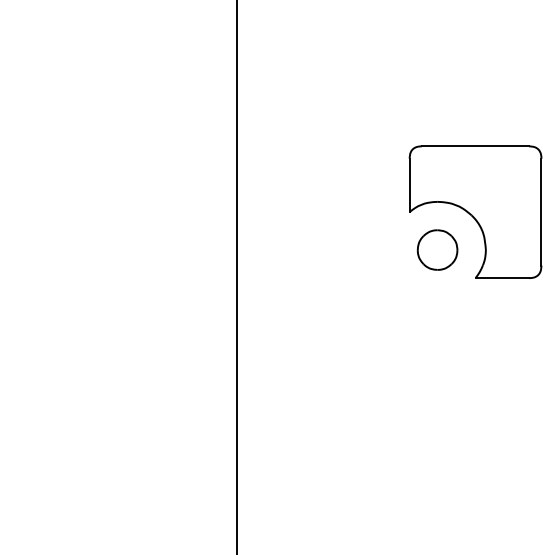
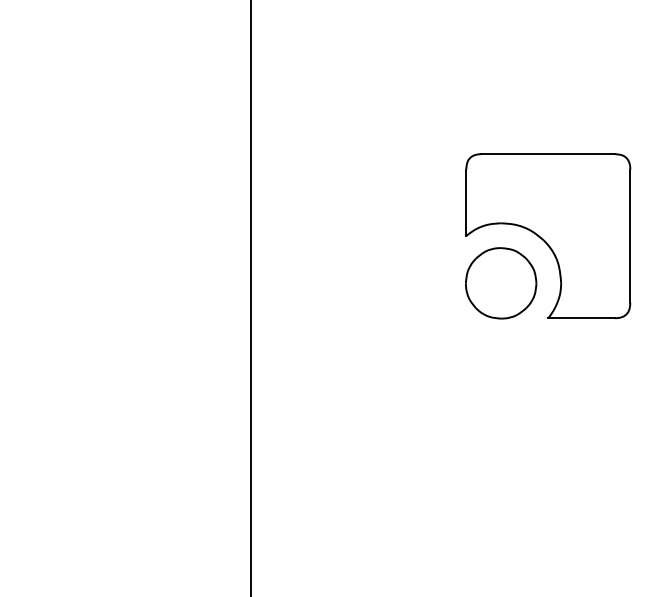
part: (437, 249) -> (500, 282), size x1.43

